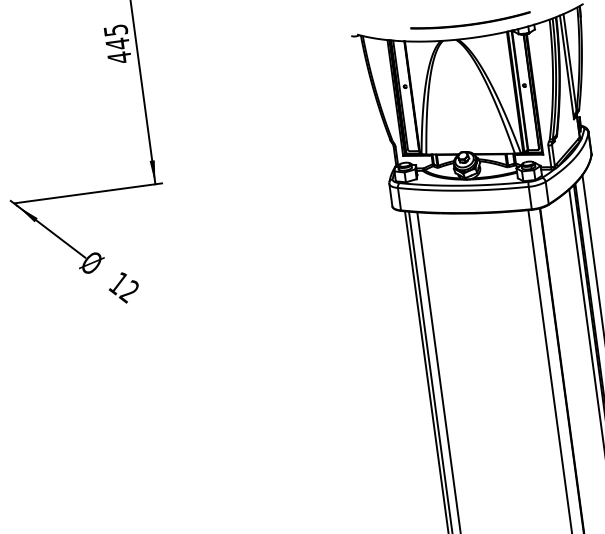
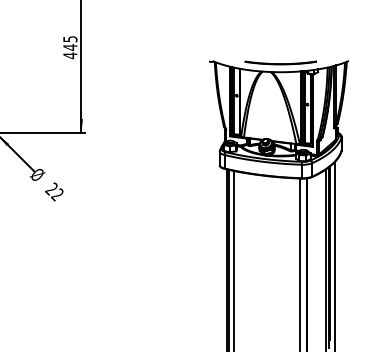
text: (118, 282) -> (51, 188), 12 -> 22

